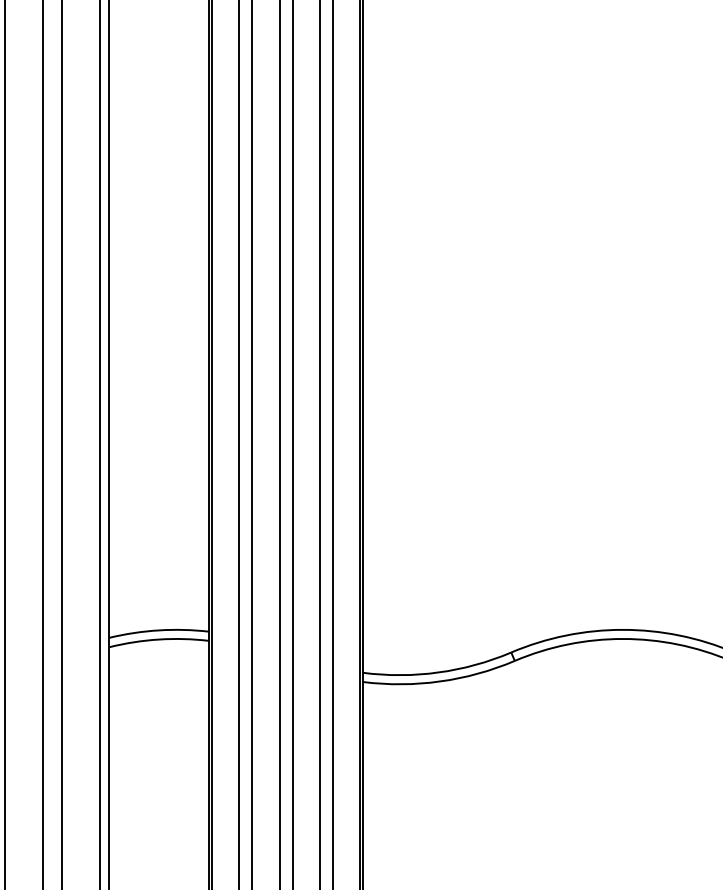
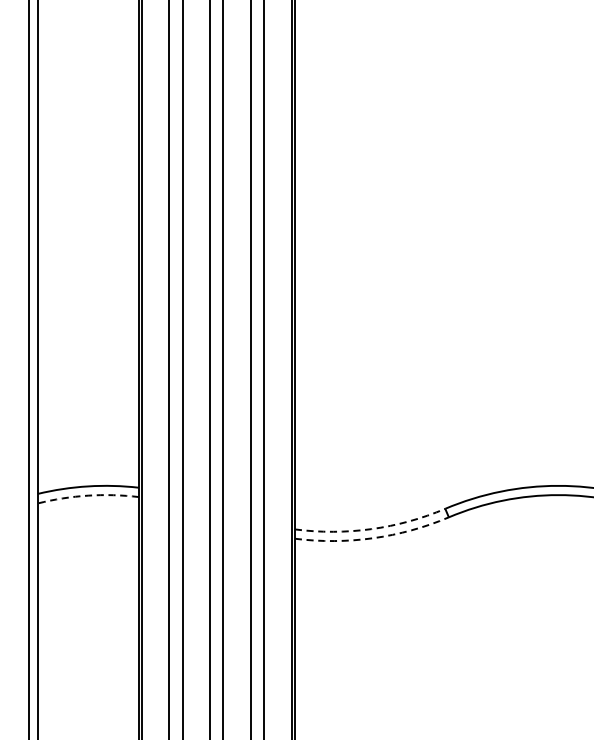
arc: (159, 639) -> (88, 495), solid -> dashed
arc: (438, 672) -> (371, 529), solid -> dashed
arc: (440, 681) -> (373, 538), solid -> dashed

